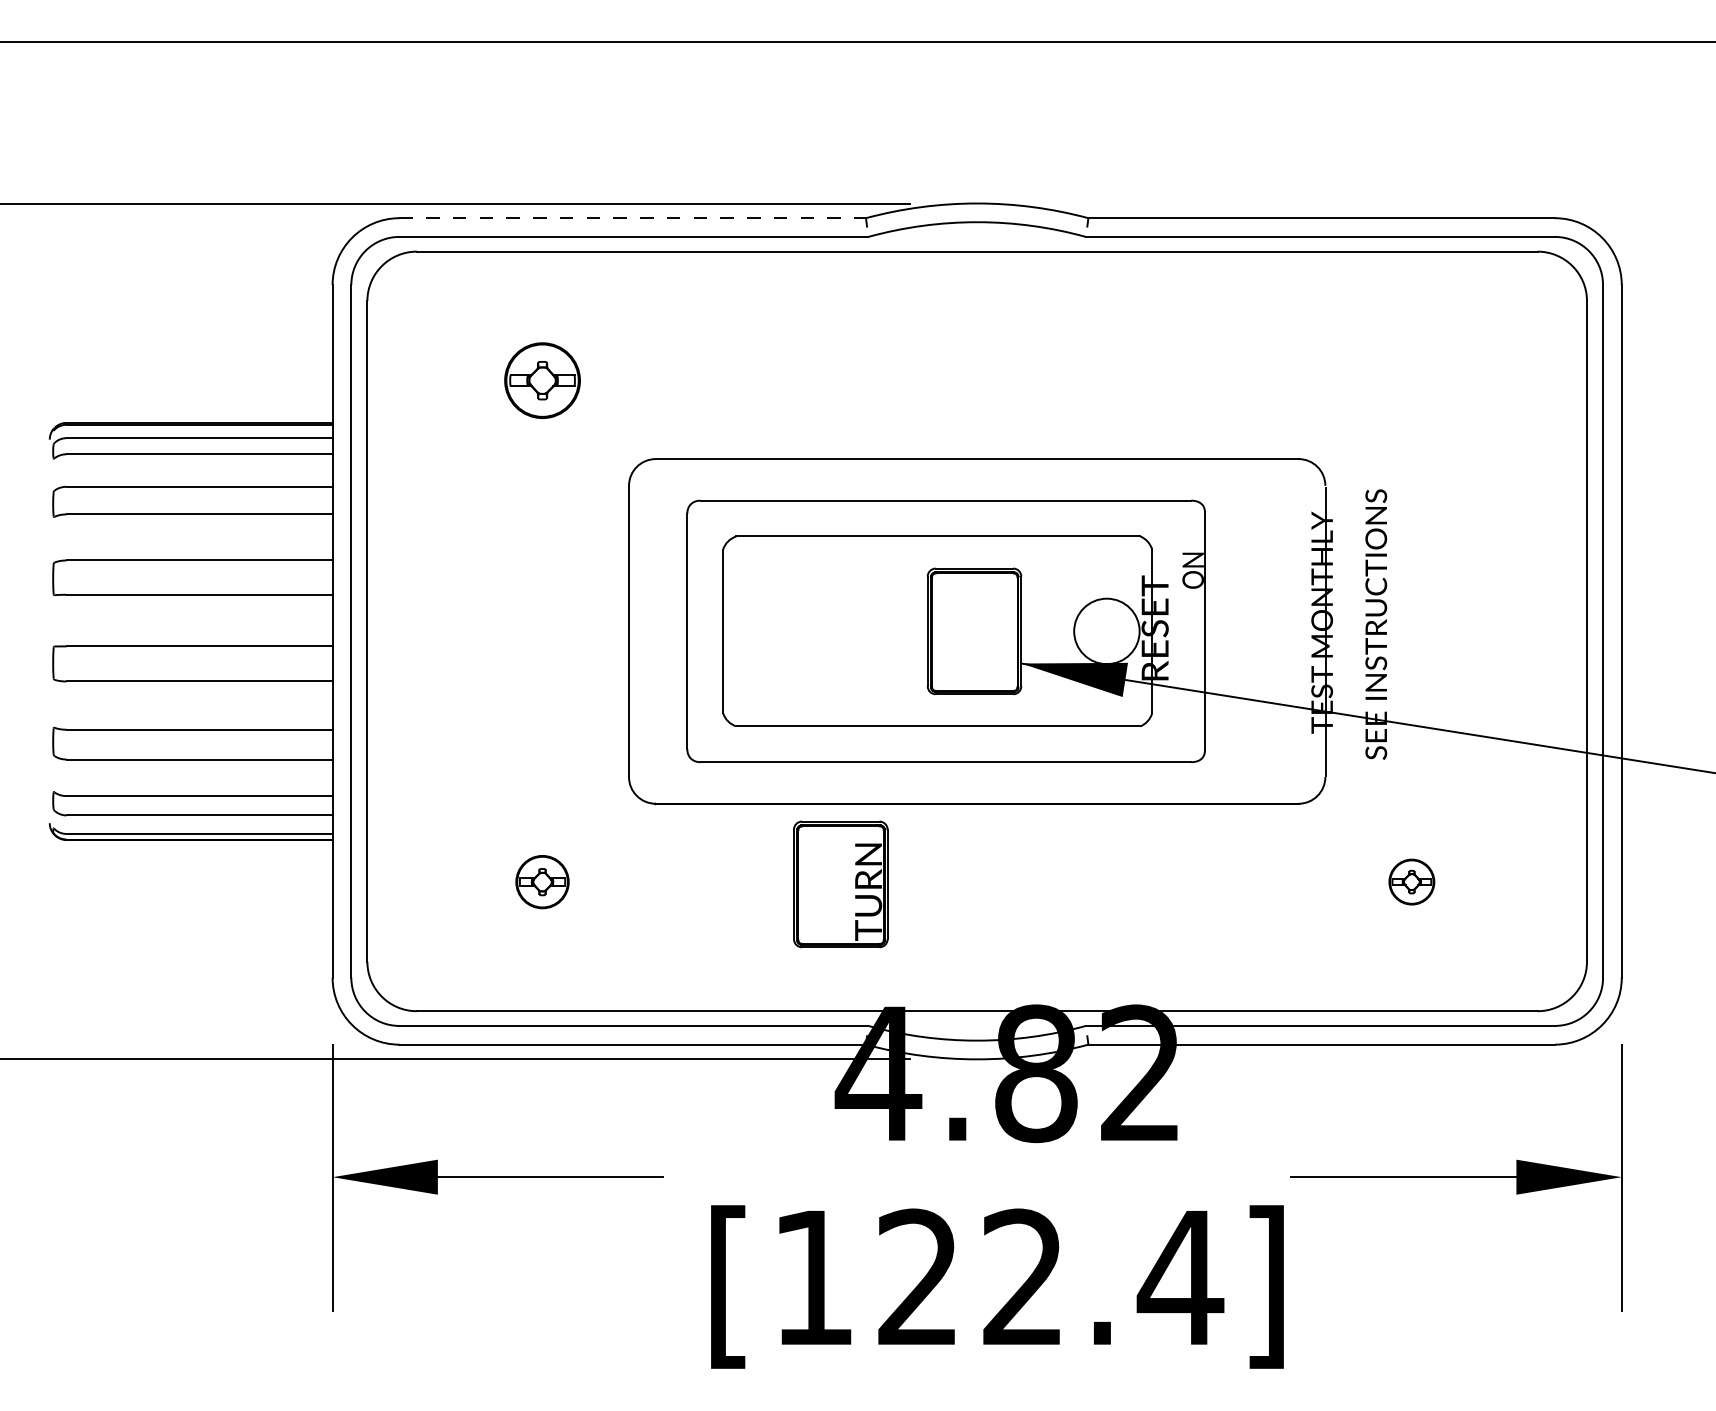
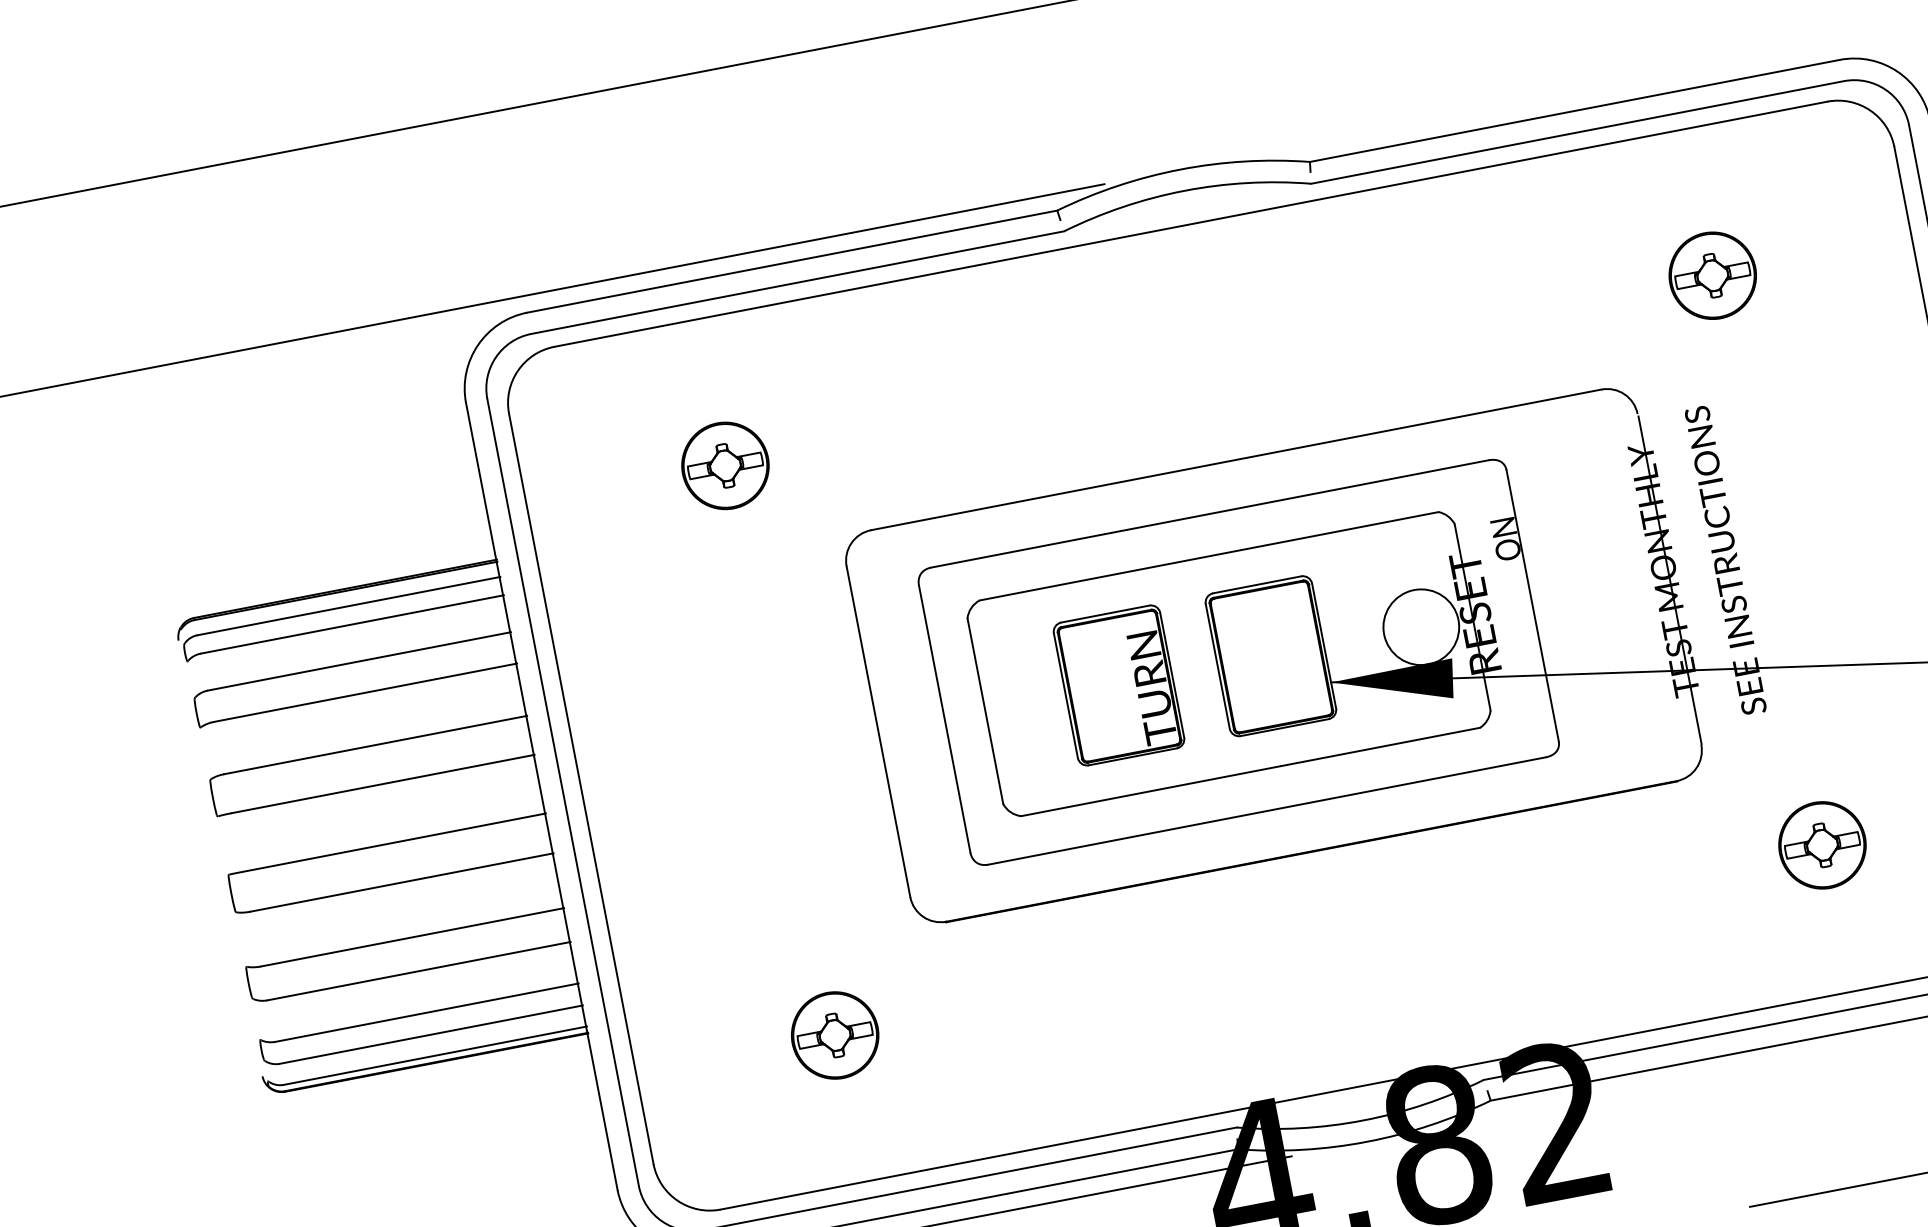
line: (633, 218) -> (793, 261), dashed -> solid
part: (1411, 380) -> (1712, 275), added
part: (542, 881) -> (834, 1034), size x1.43
part: (1411, 881) -> (1821, 844), size x1.67
part: (840, 884) -> (1118, 685), moved

